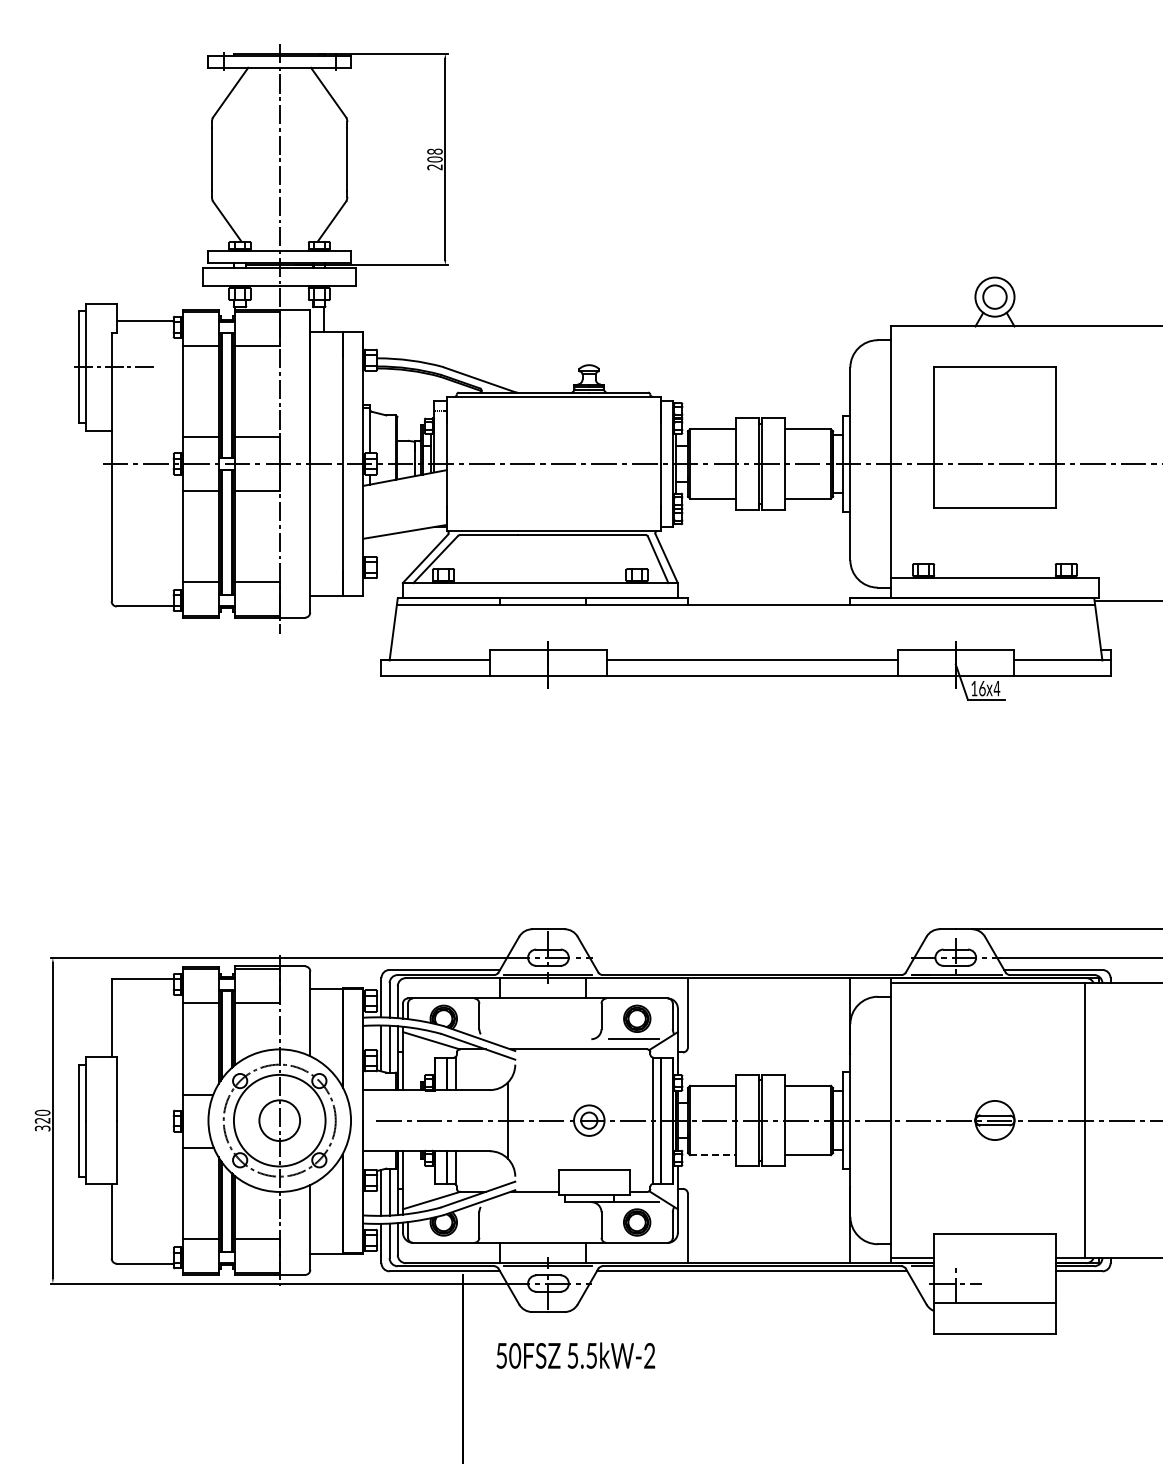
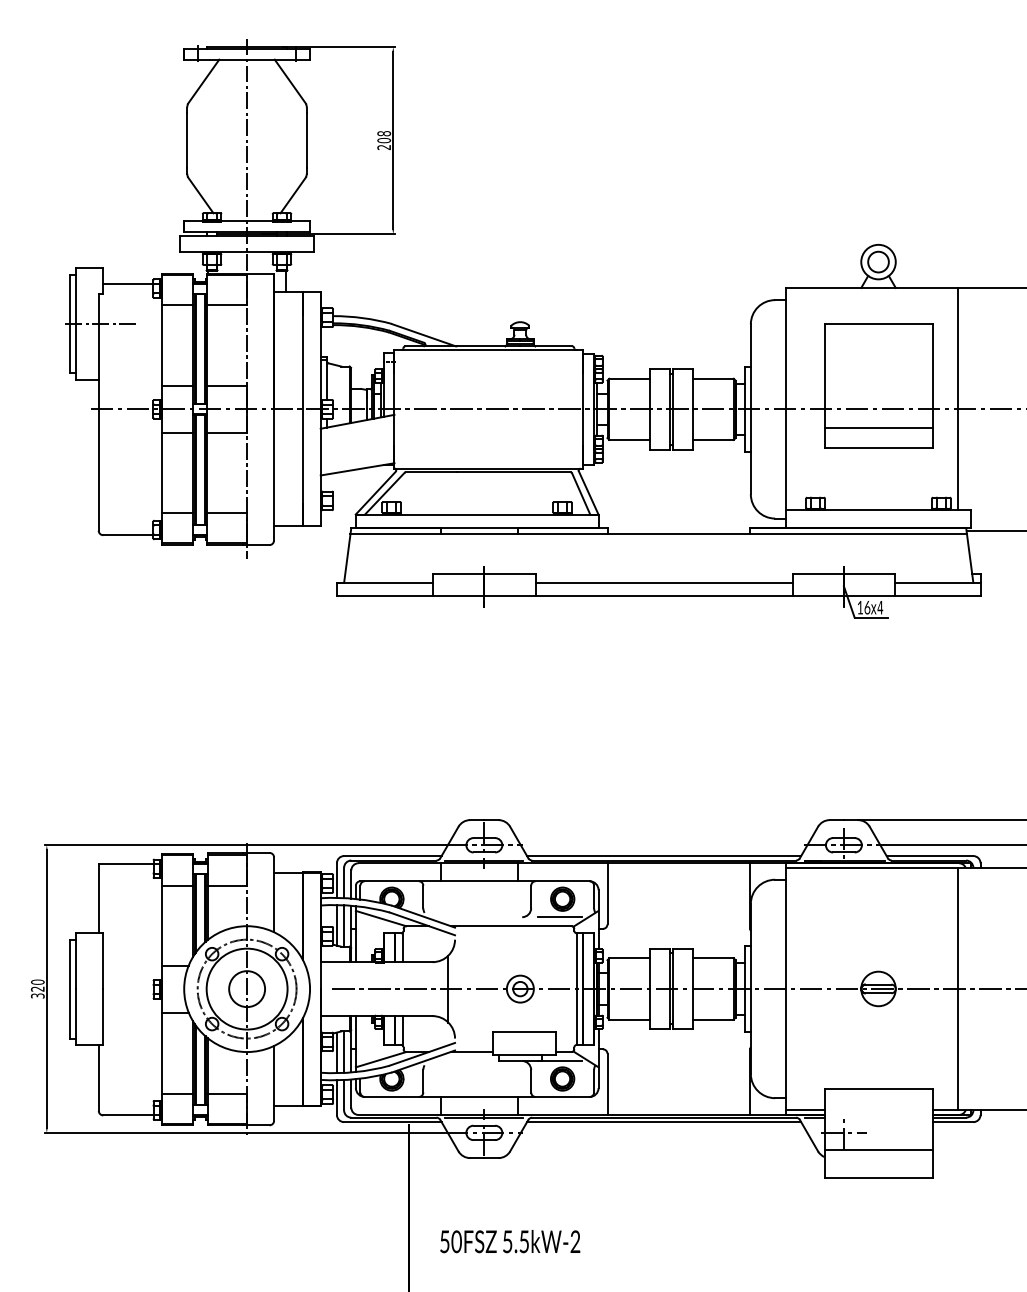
line: (1084, 451) -> (957, 398), added
line: (994, 485) -> (878, 428), added
line: (751, 969) -> (663, 855), added
line: (712, 1155) -> (629, 1019), dashed -> solid
text: (575, 1355) -> (509, 1241), moved

